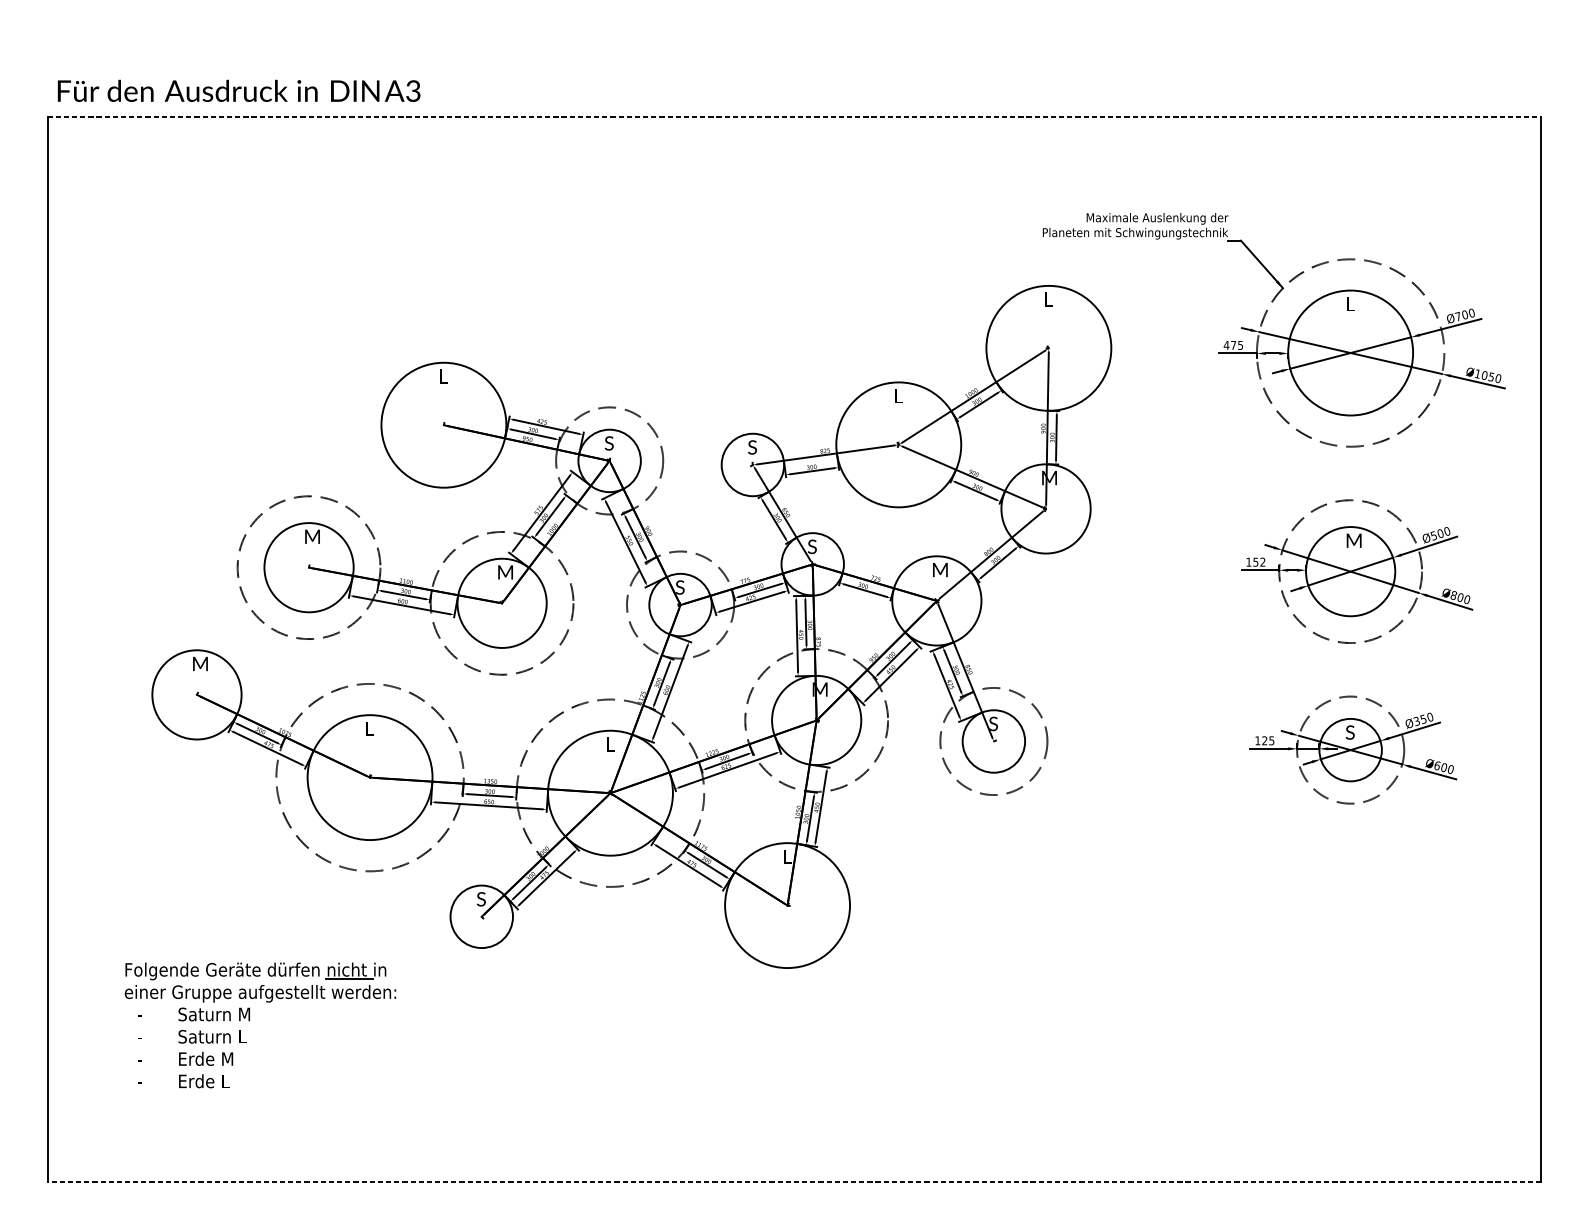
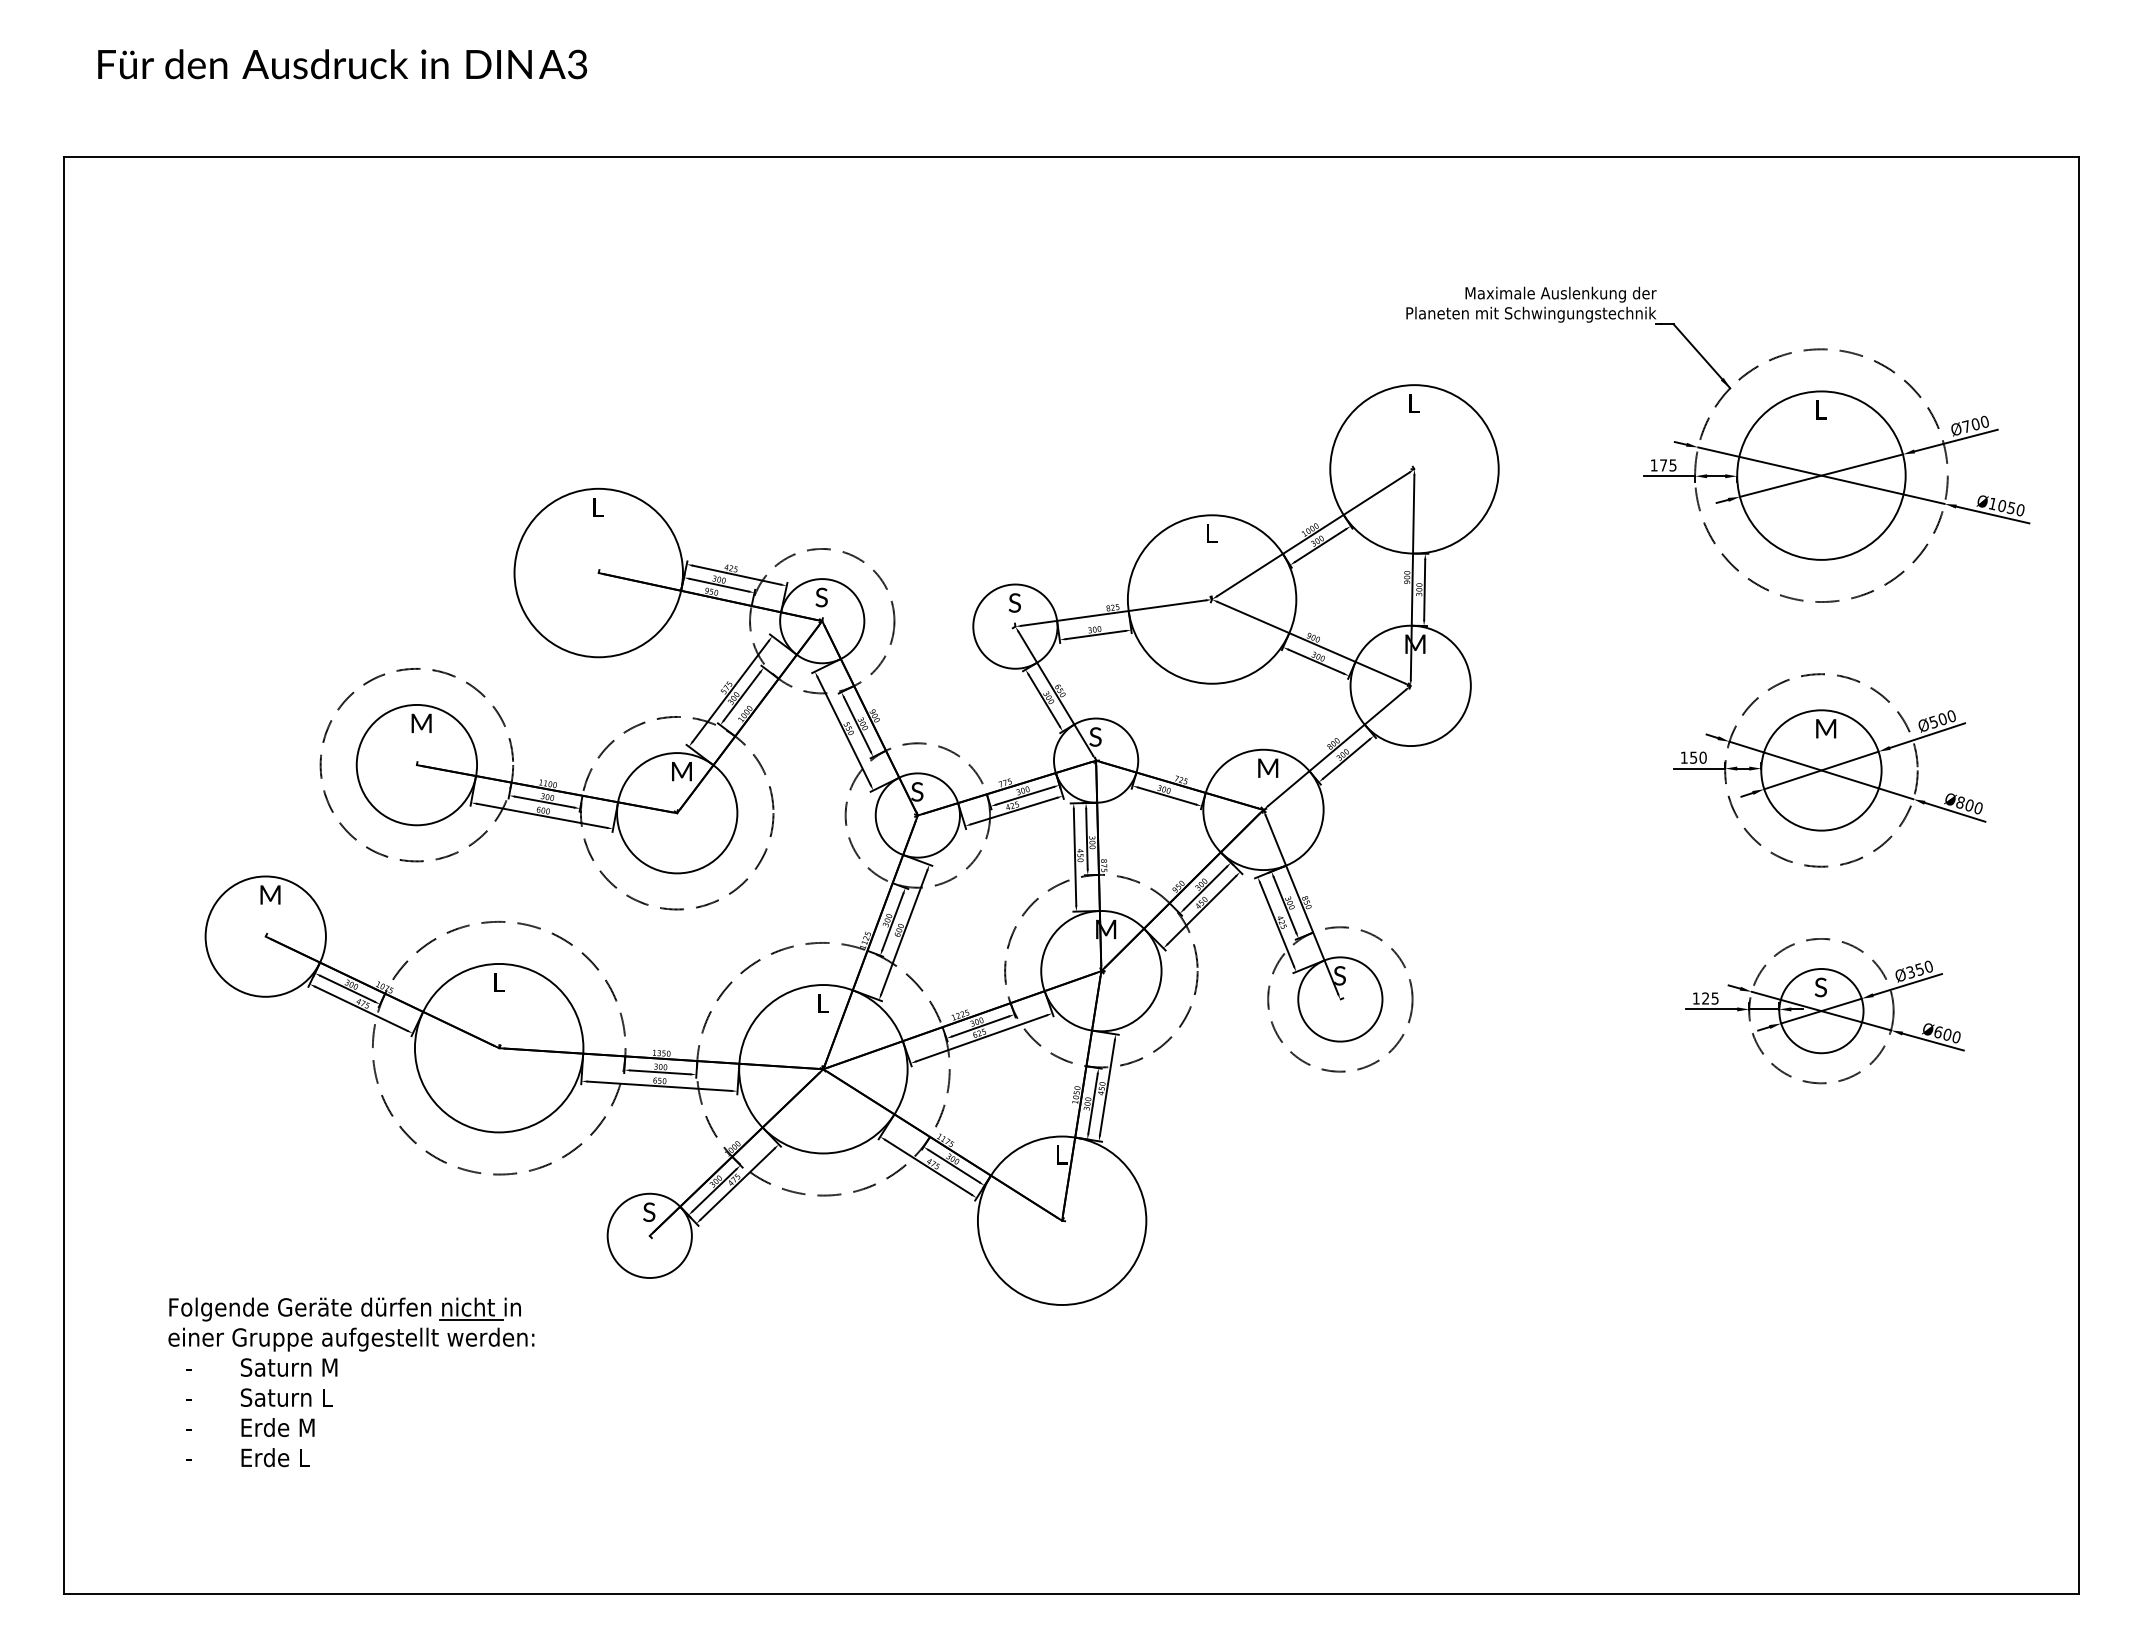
text: (239, 91) -> (342, 64), moved
line: (795, 117) -> (1072, 157), dashed -> solid
text: (1226, 345) -> (1653, 465), 475 -> 175
text: (1262, 562) -> (1702, 757), 152 -> 150
line: (794, 1182) -> (1071, 1593), dashed -> solid

